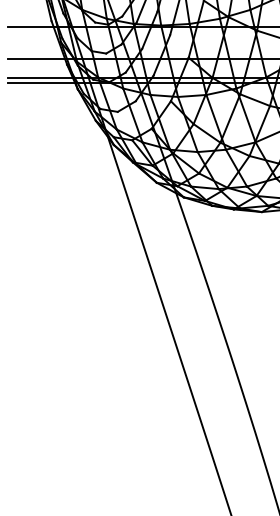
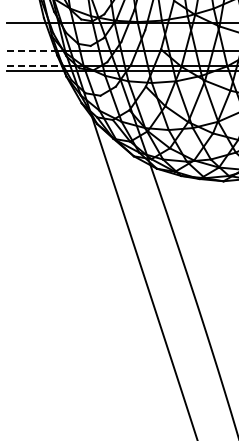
line: (36, 58) -> (31, 50), solid -> dashed
line: (40, 77) -> (34, 66), solid -> dashed

